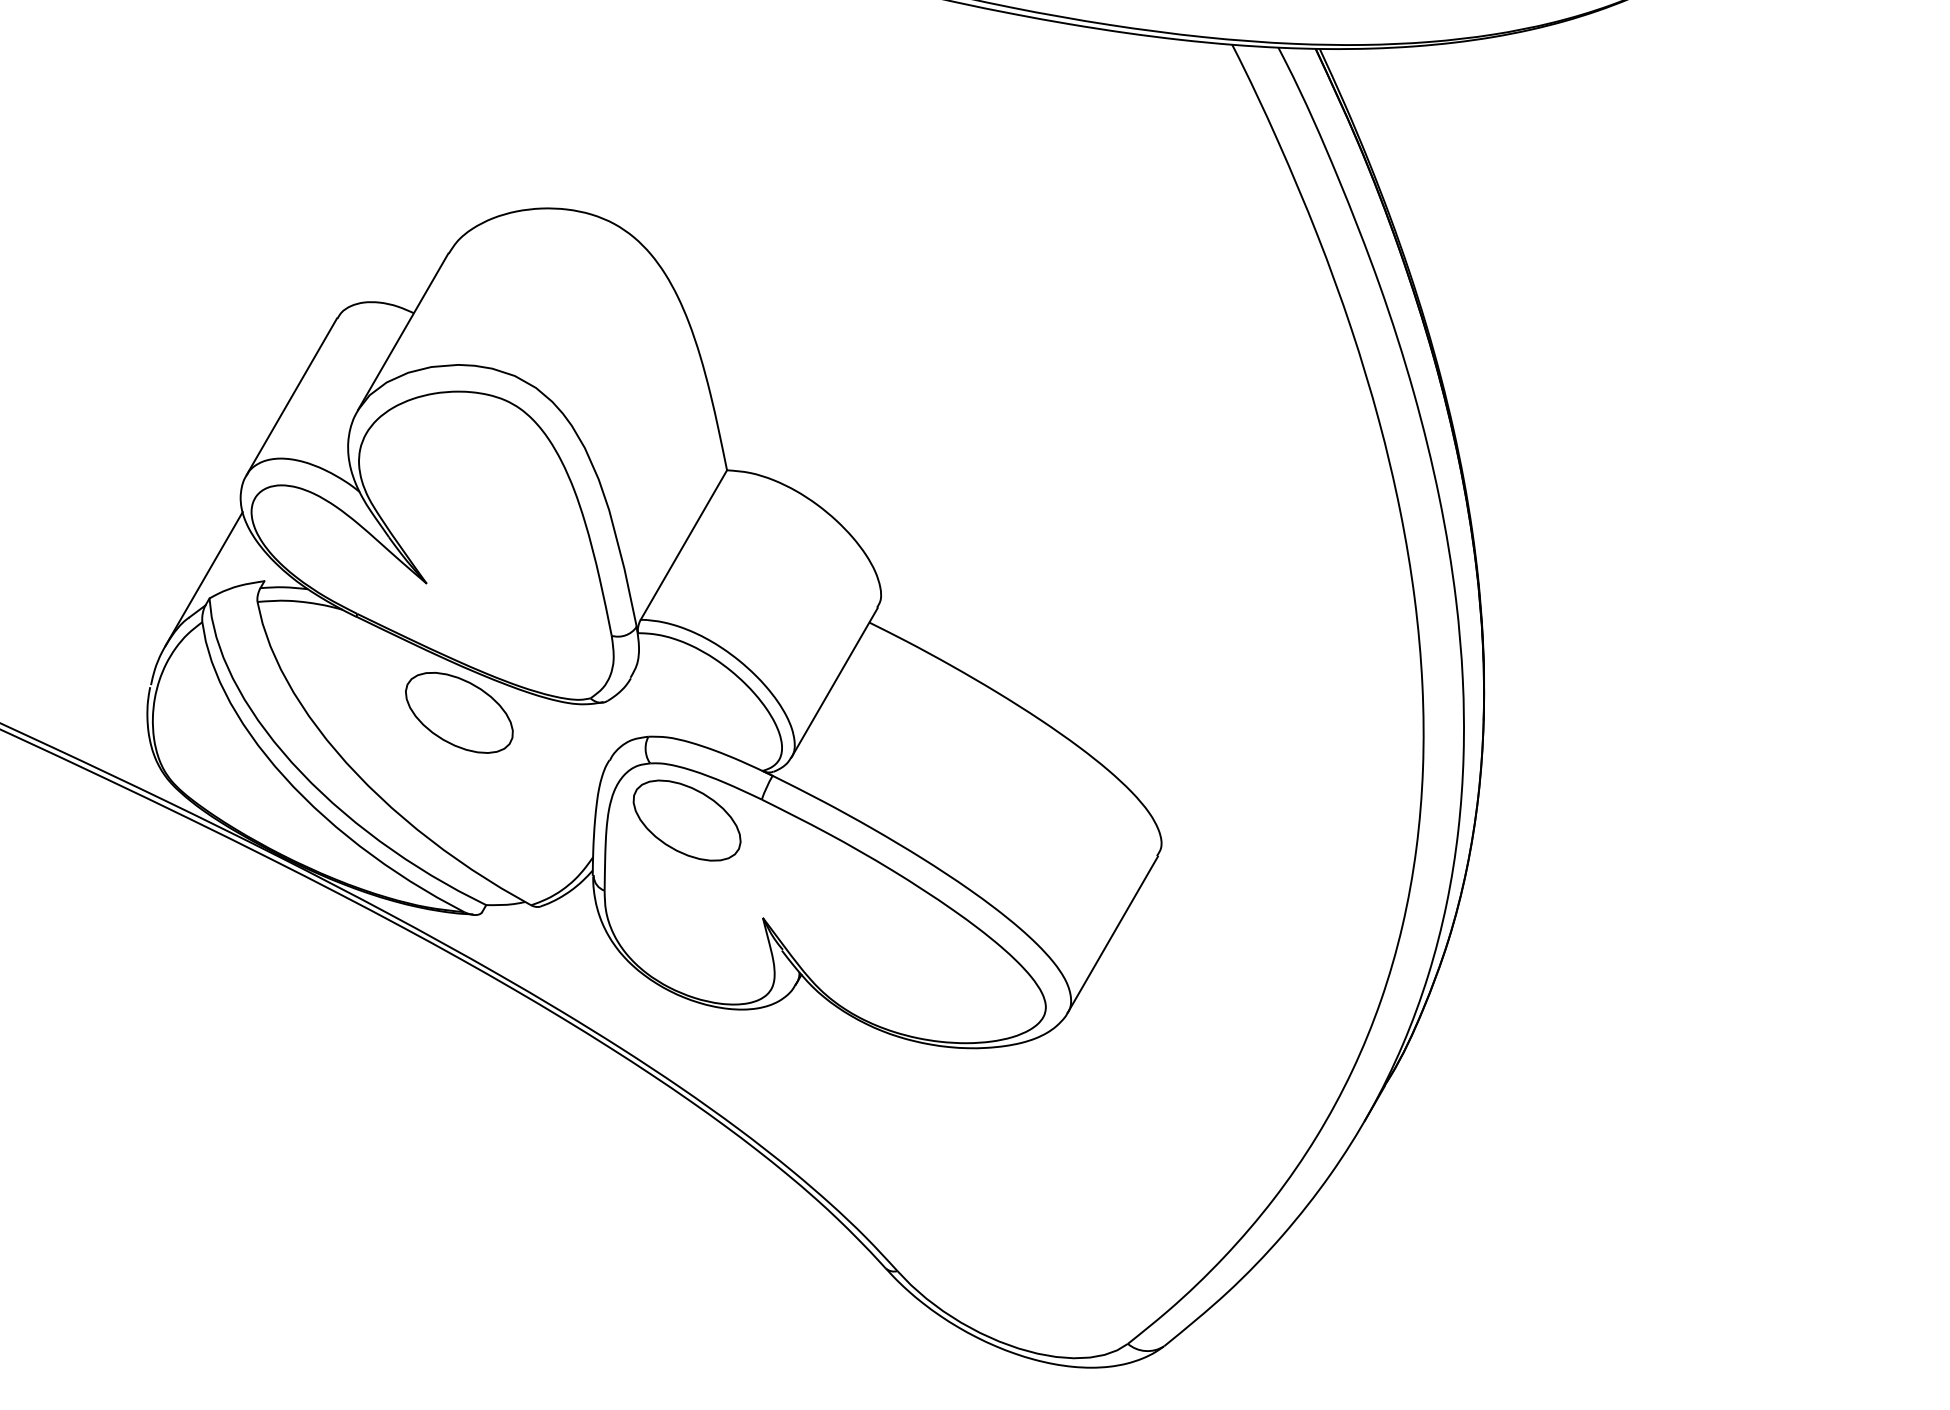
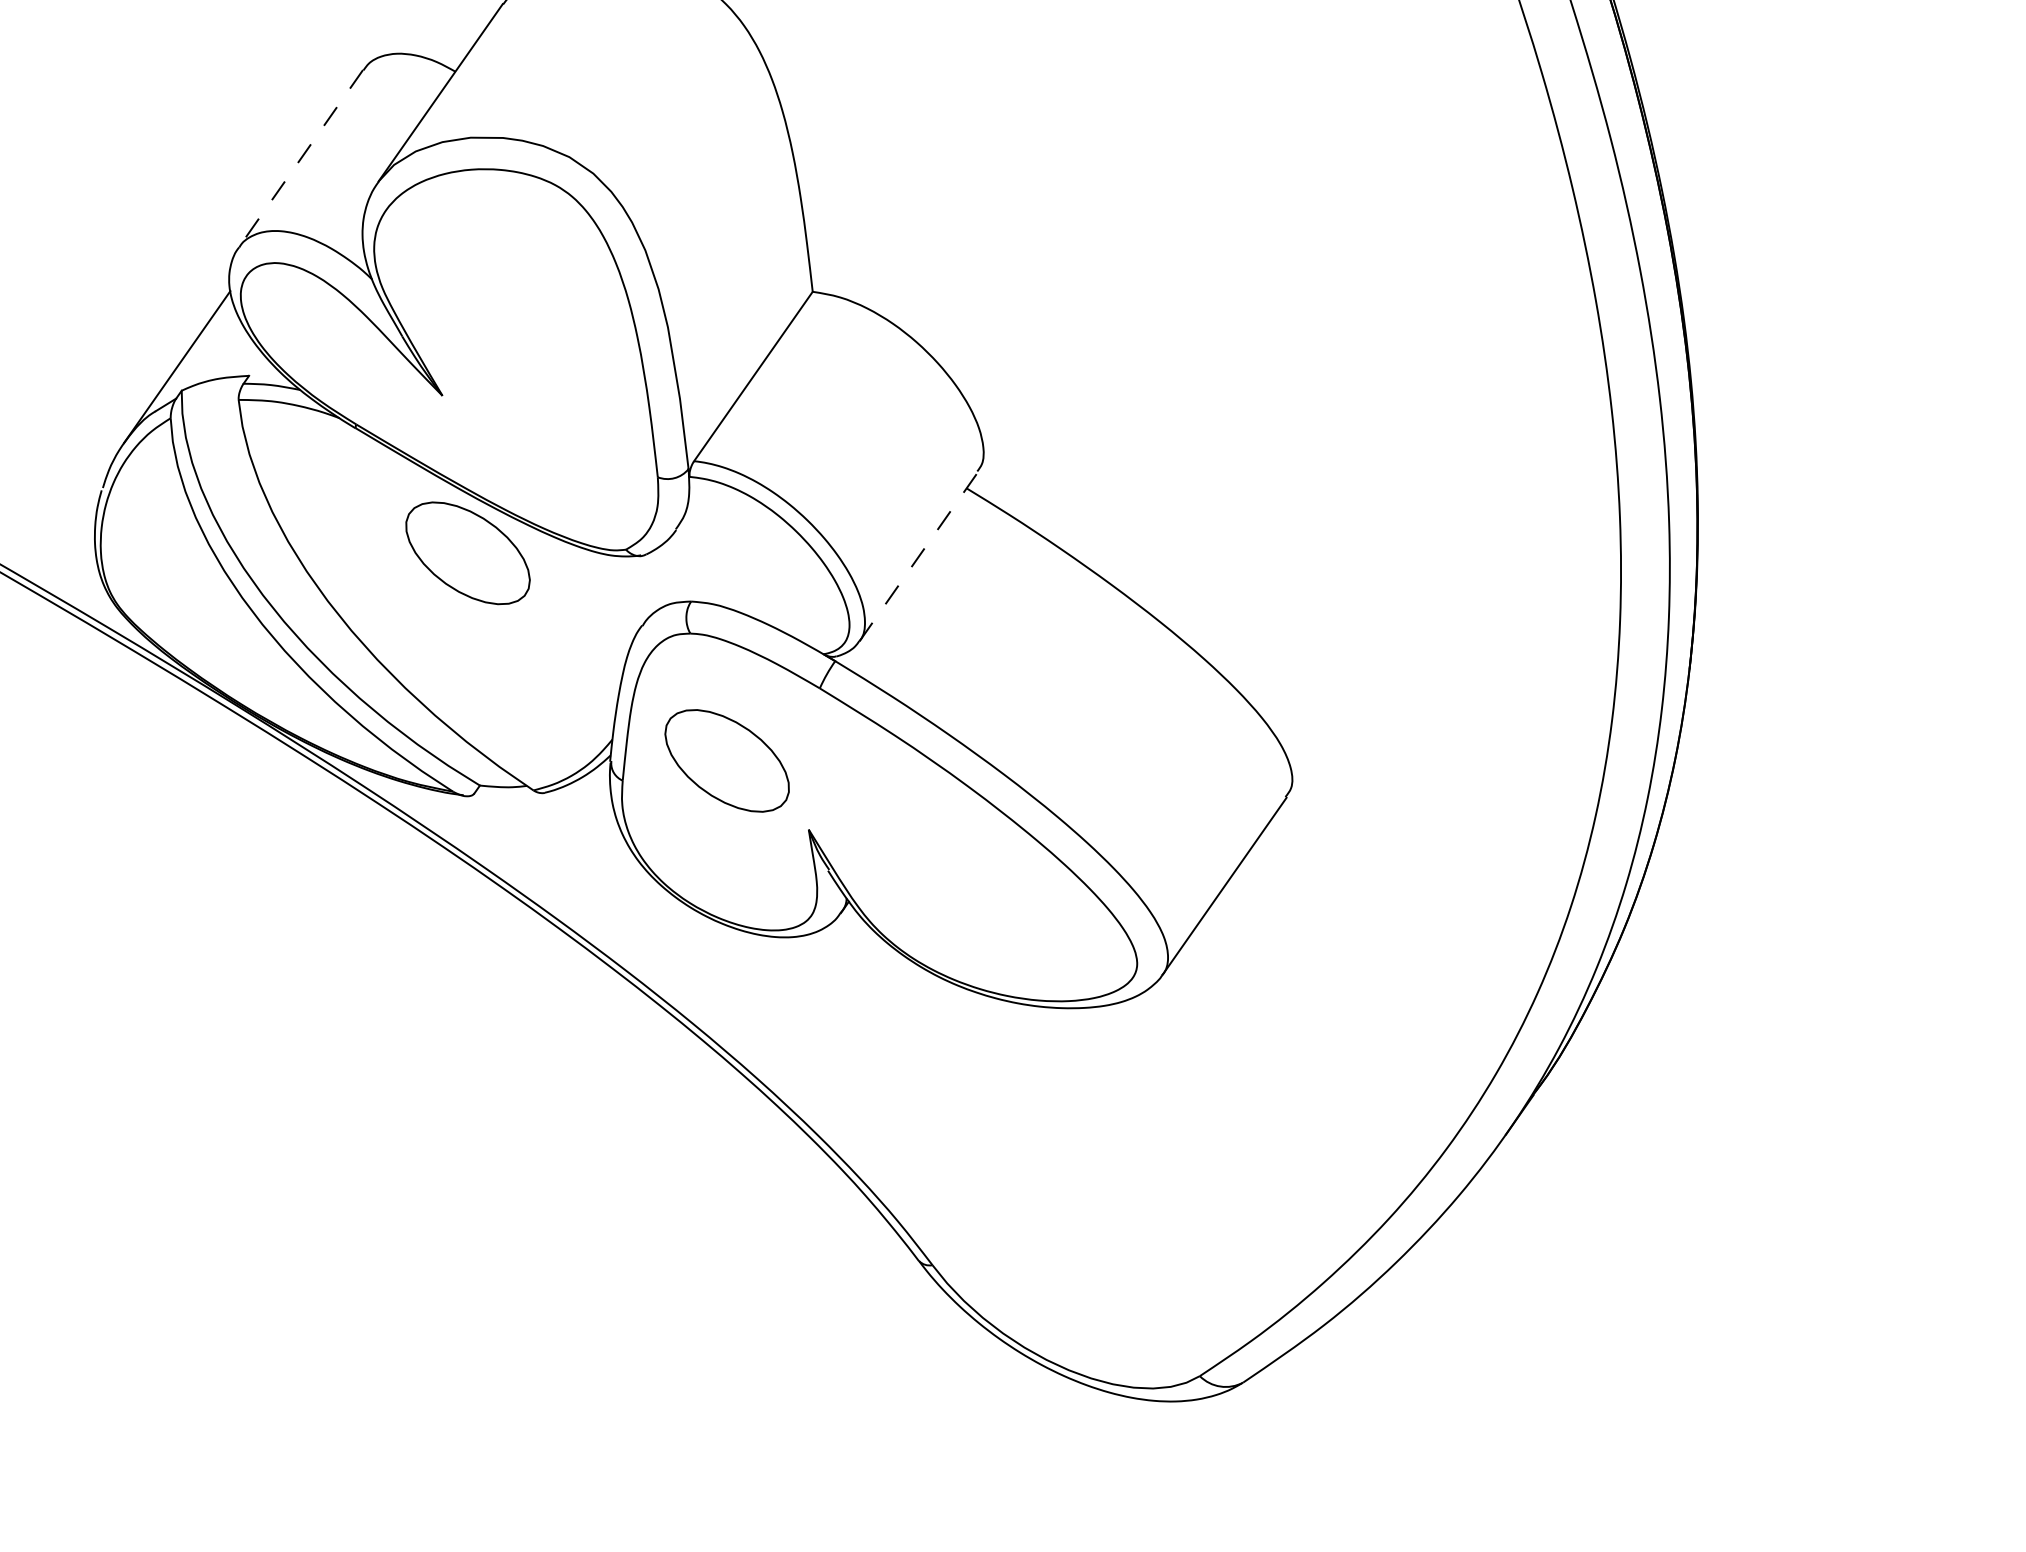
line: (291, 397) -> (300, 159), solid -> dashed
line: (834, 682) -> (918, 556), solid -> dashed
part: (686, 820) -> (726, 760), moved

